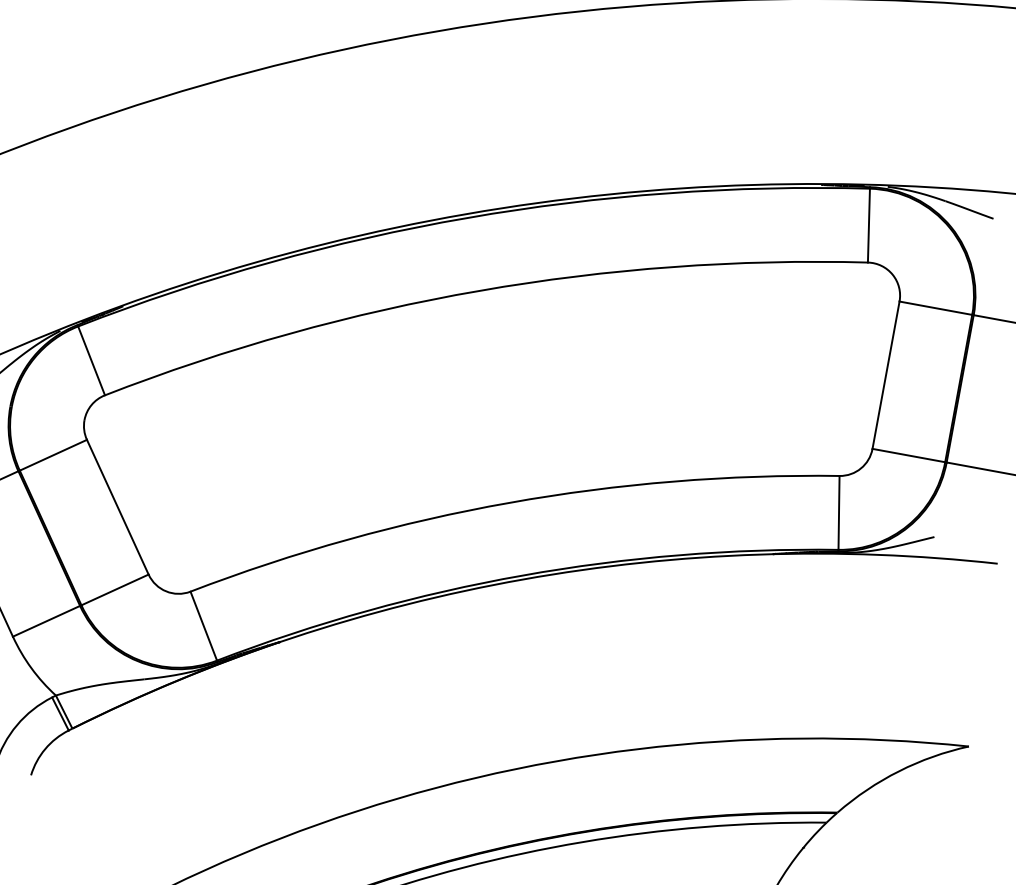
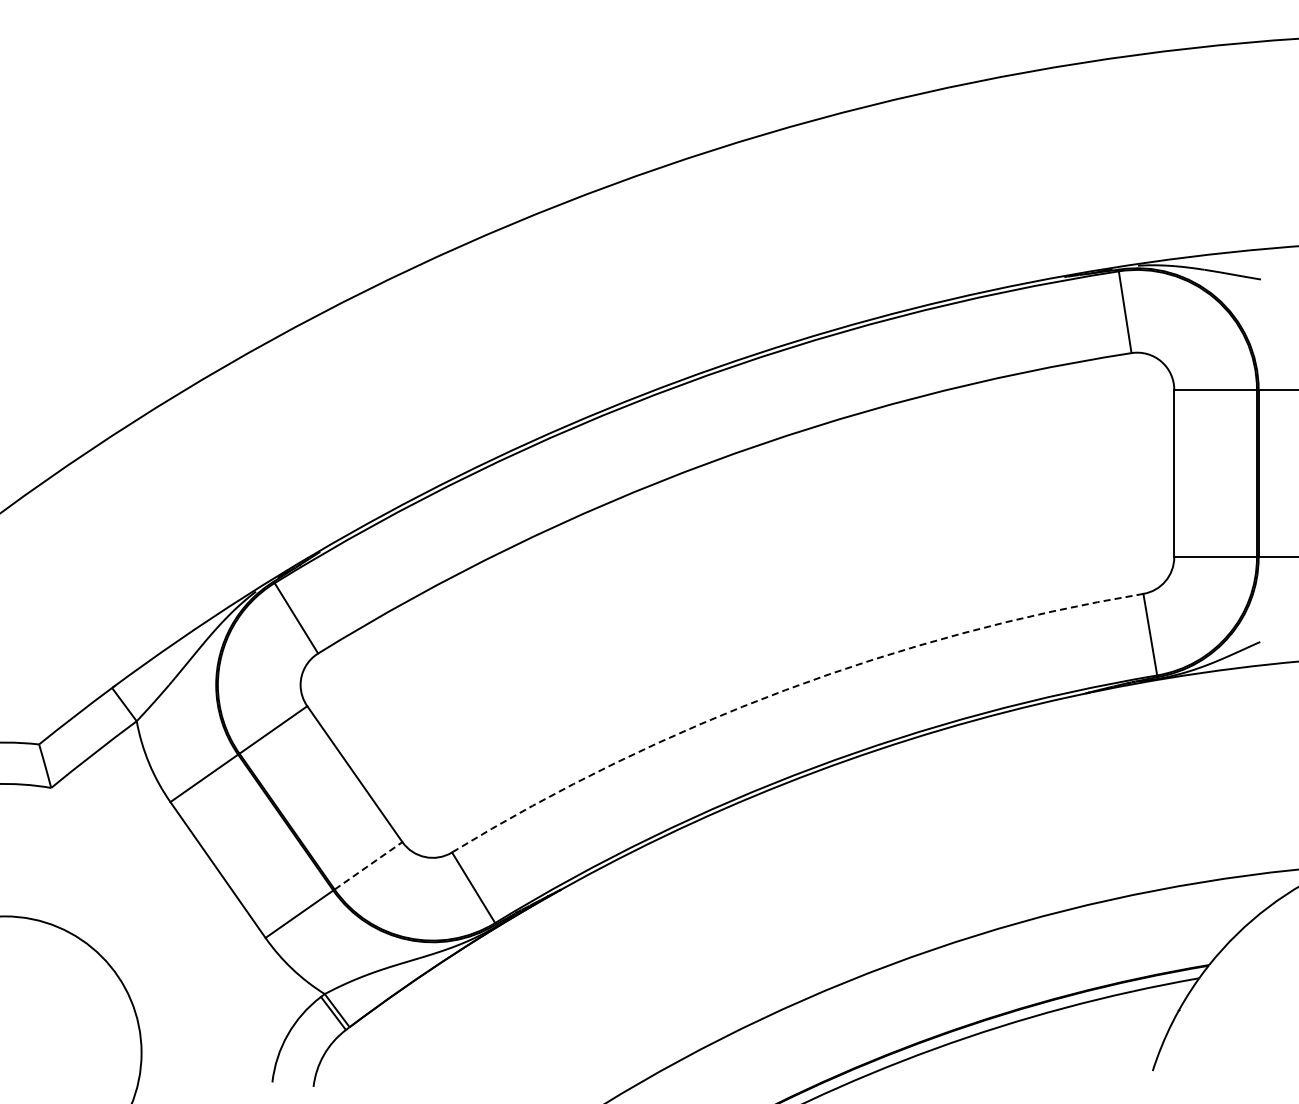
arc: (509, 503) -> (785, 690), solid -> dashed
line: (115, 589) -> (368, 865), solid -> dashed

